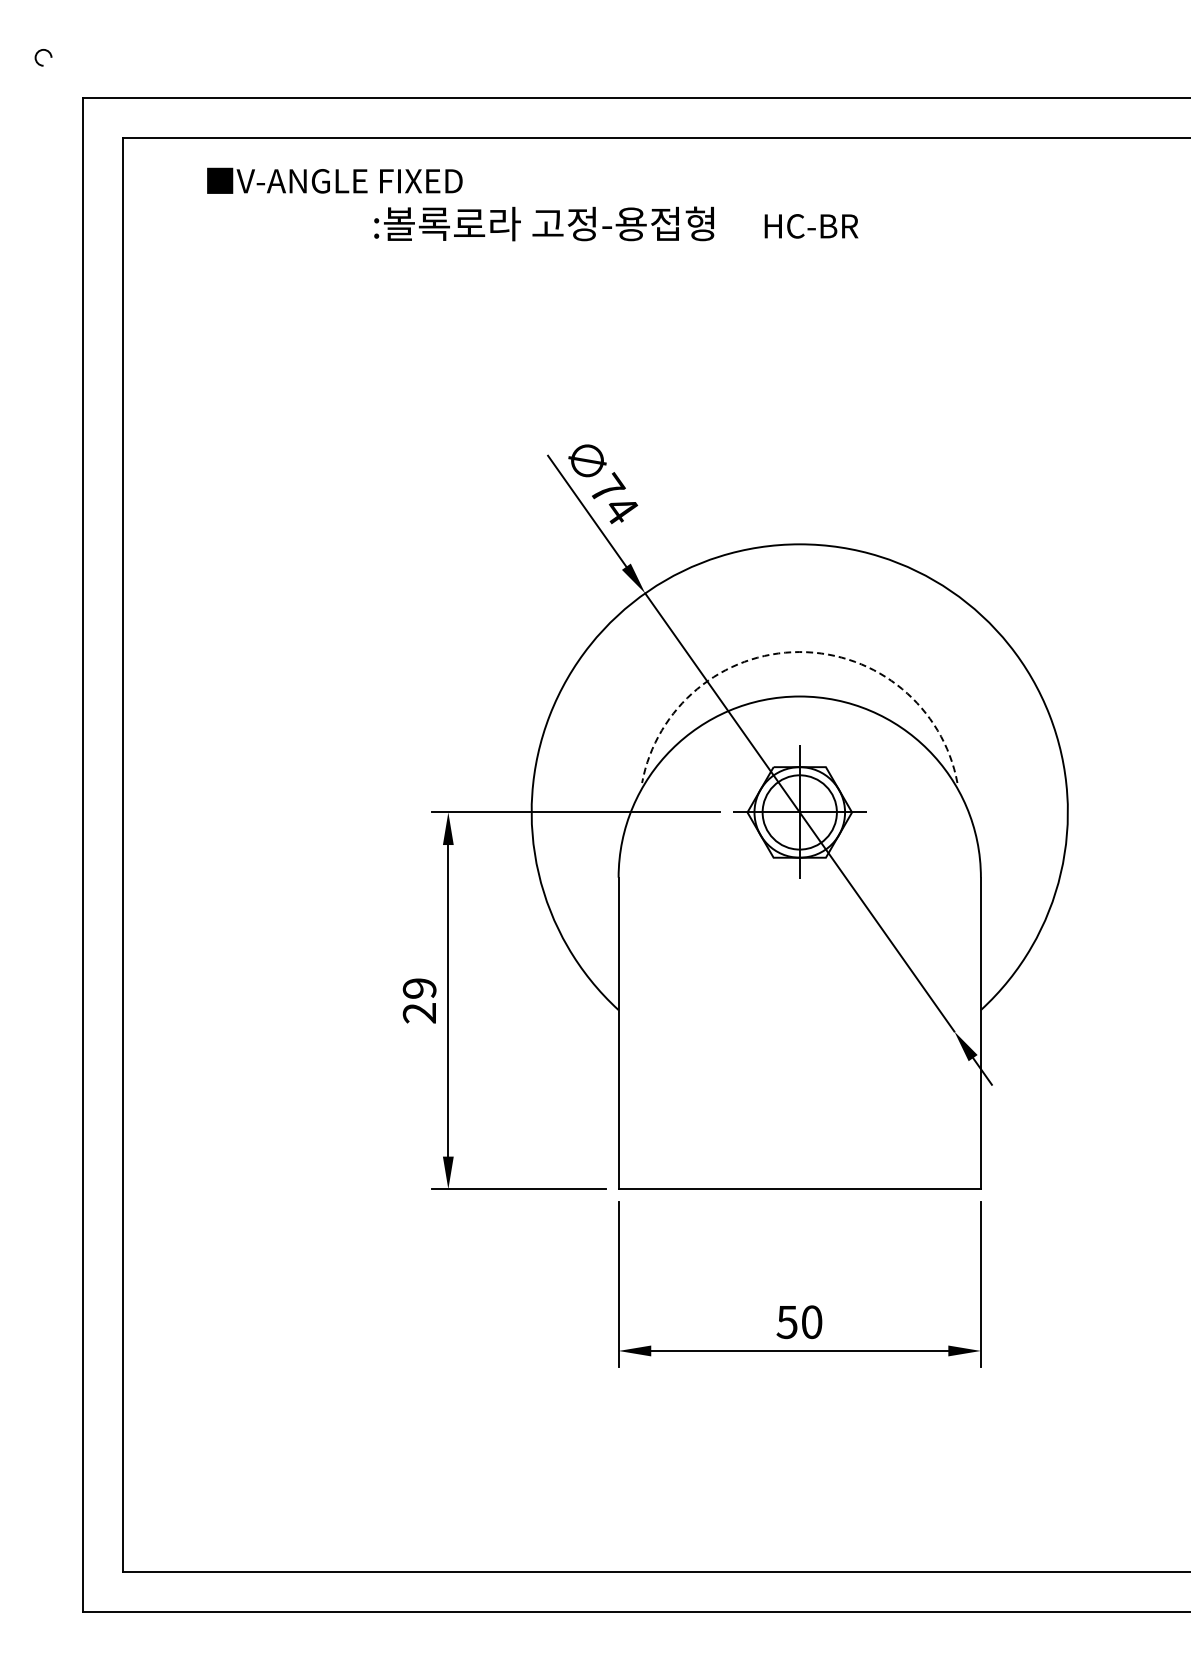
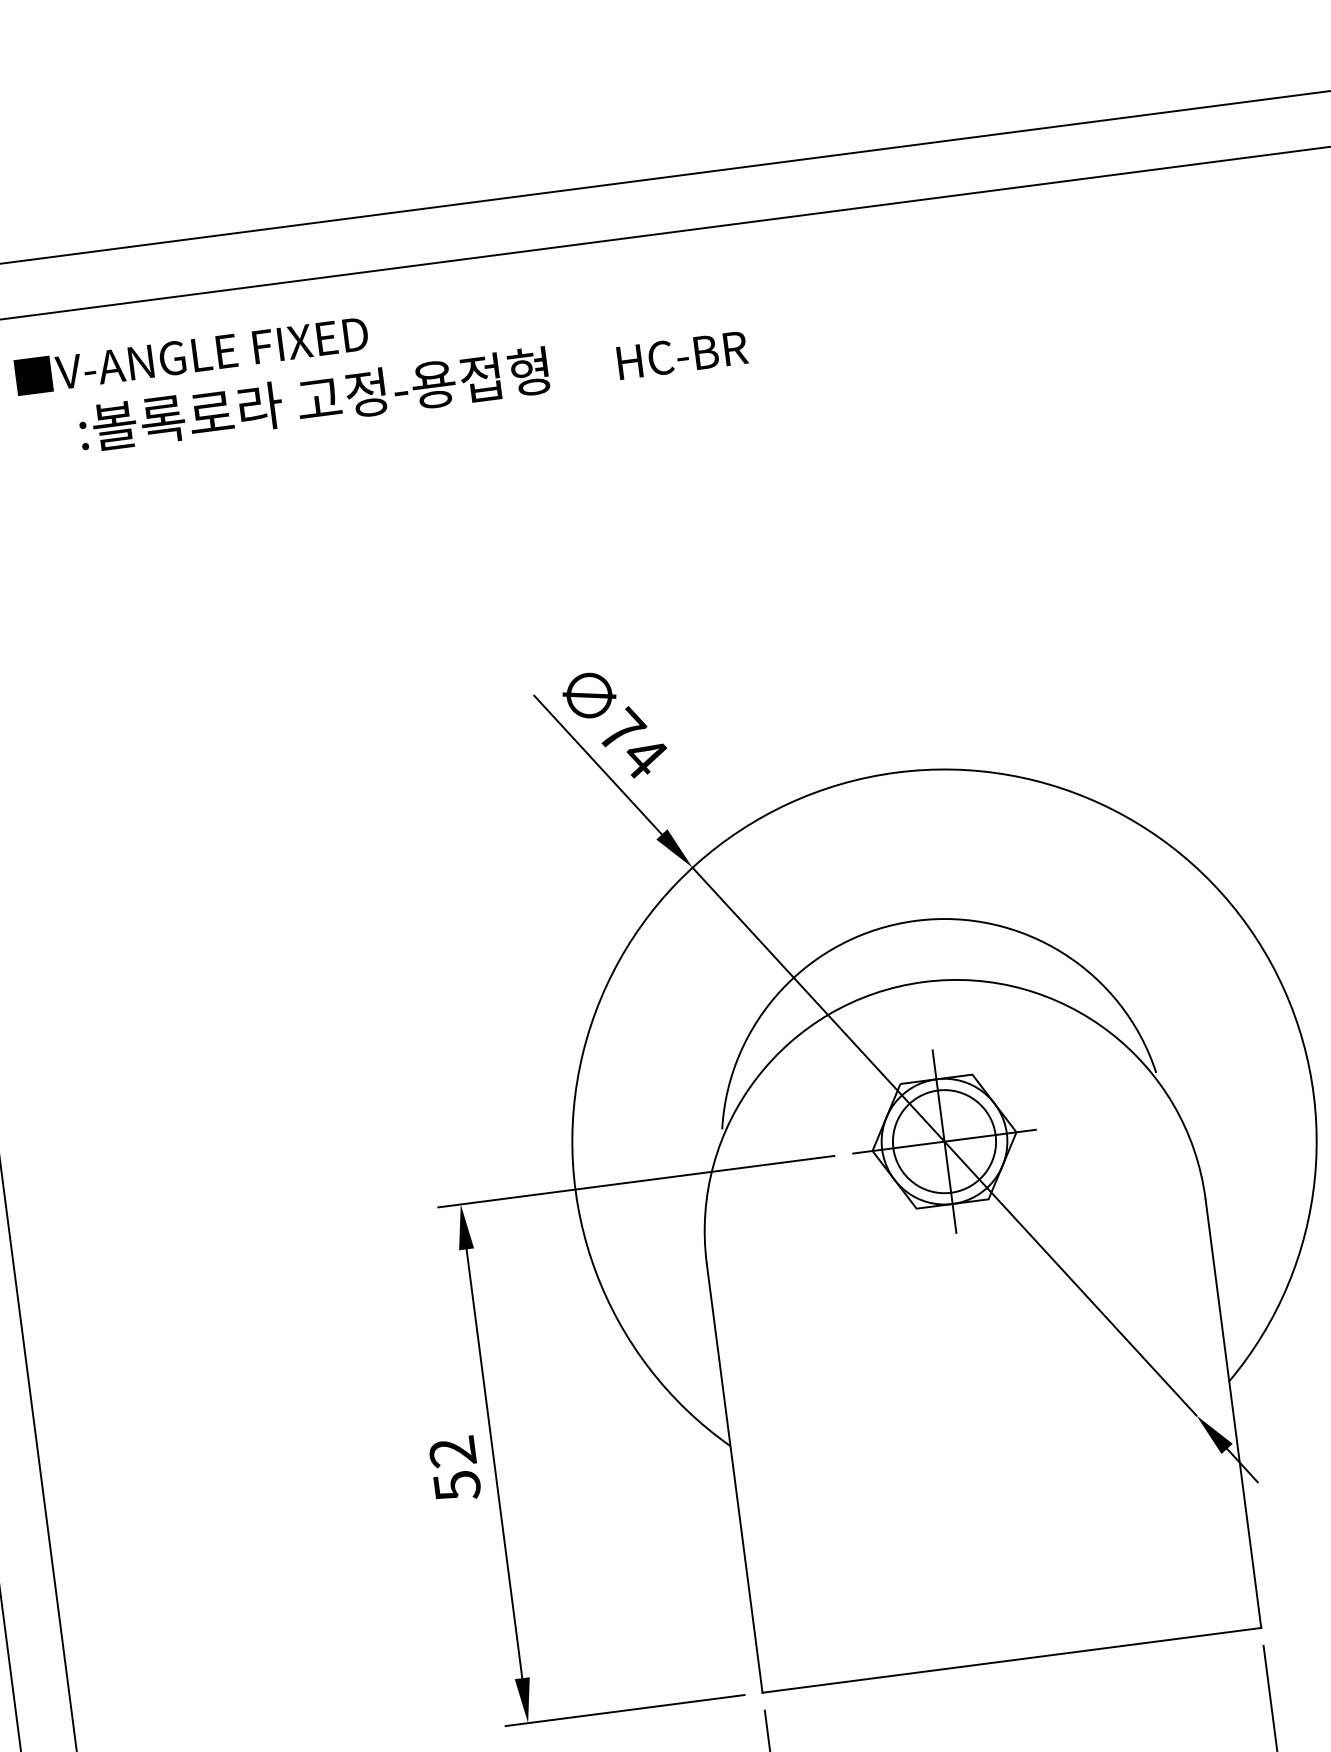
text: (616, 223) -> (413, 386), moved
arc: (799, 652) -> (915, 921), dashed -> solid
text: (419, 1001) -> (454, 1469), 29 -> 52

